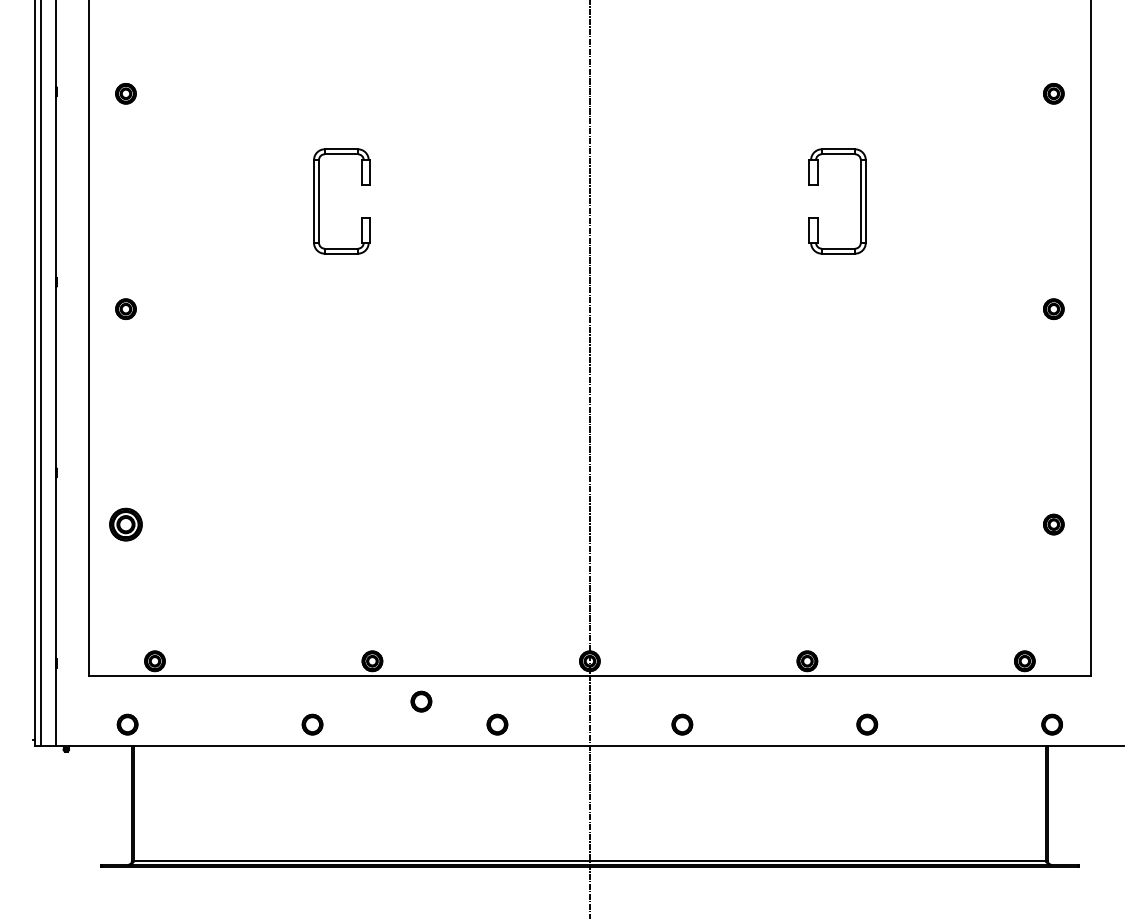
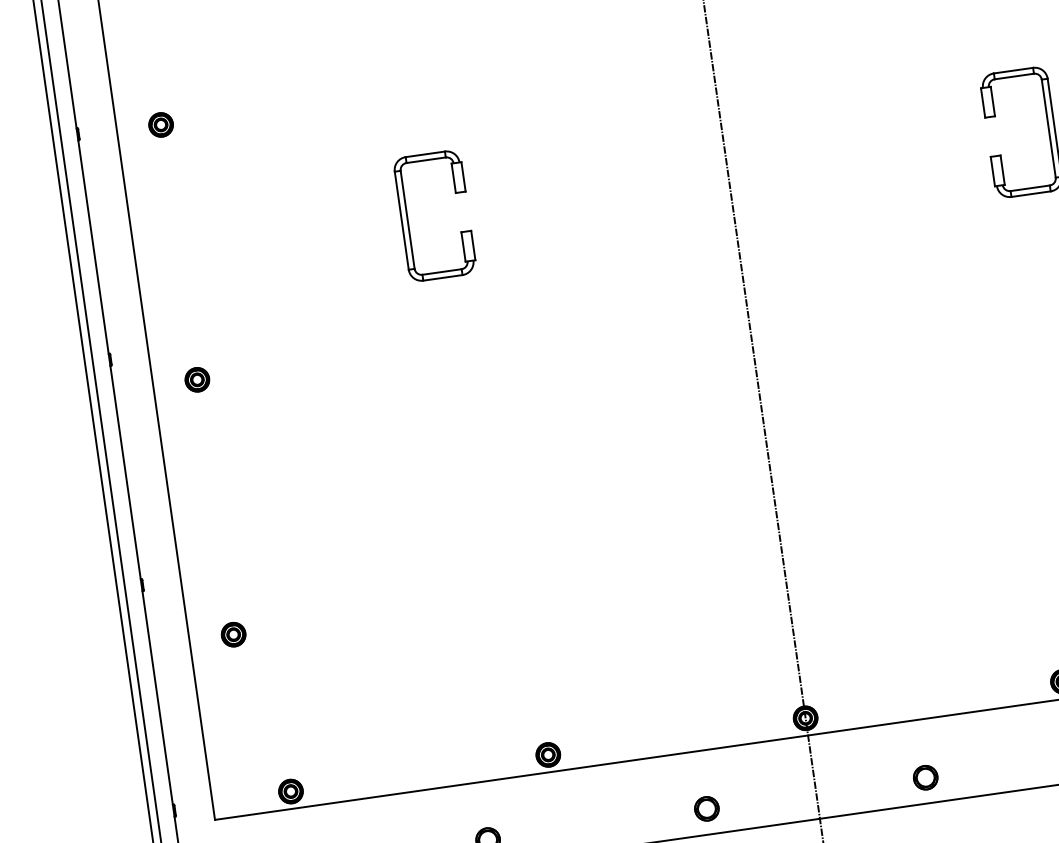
part: (125, 524) -> (233, 634), size x0.62
part: (421, 701) -> (613, 794), removed

